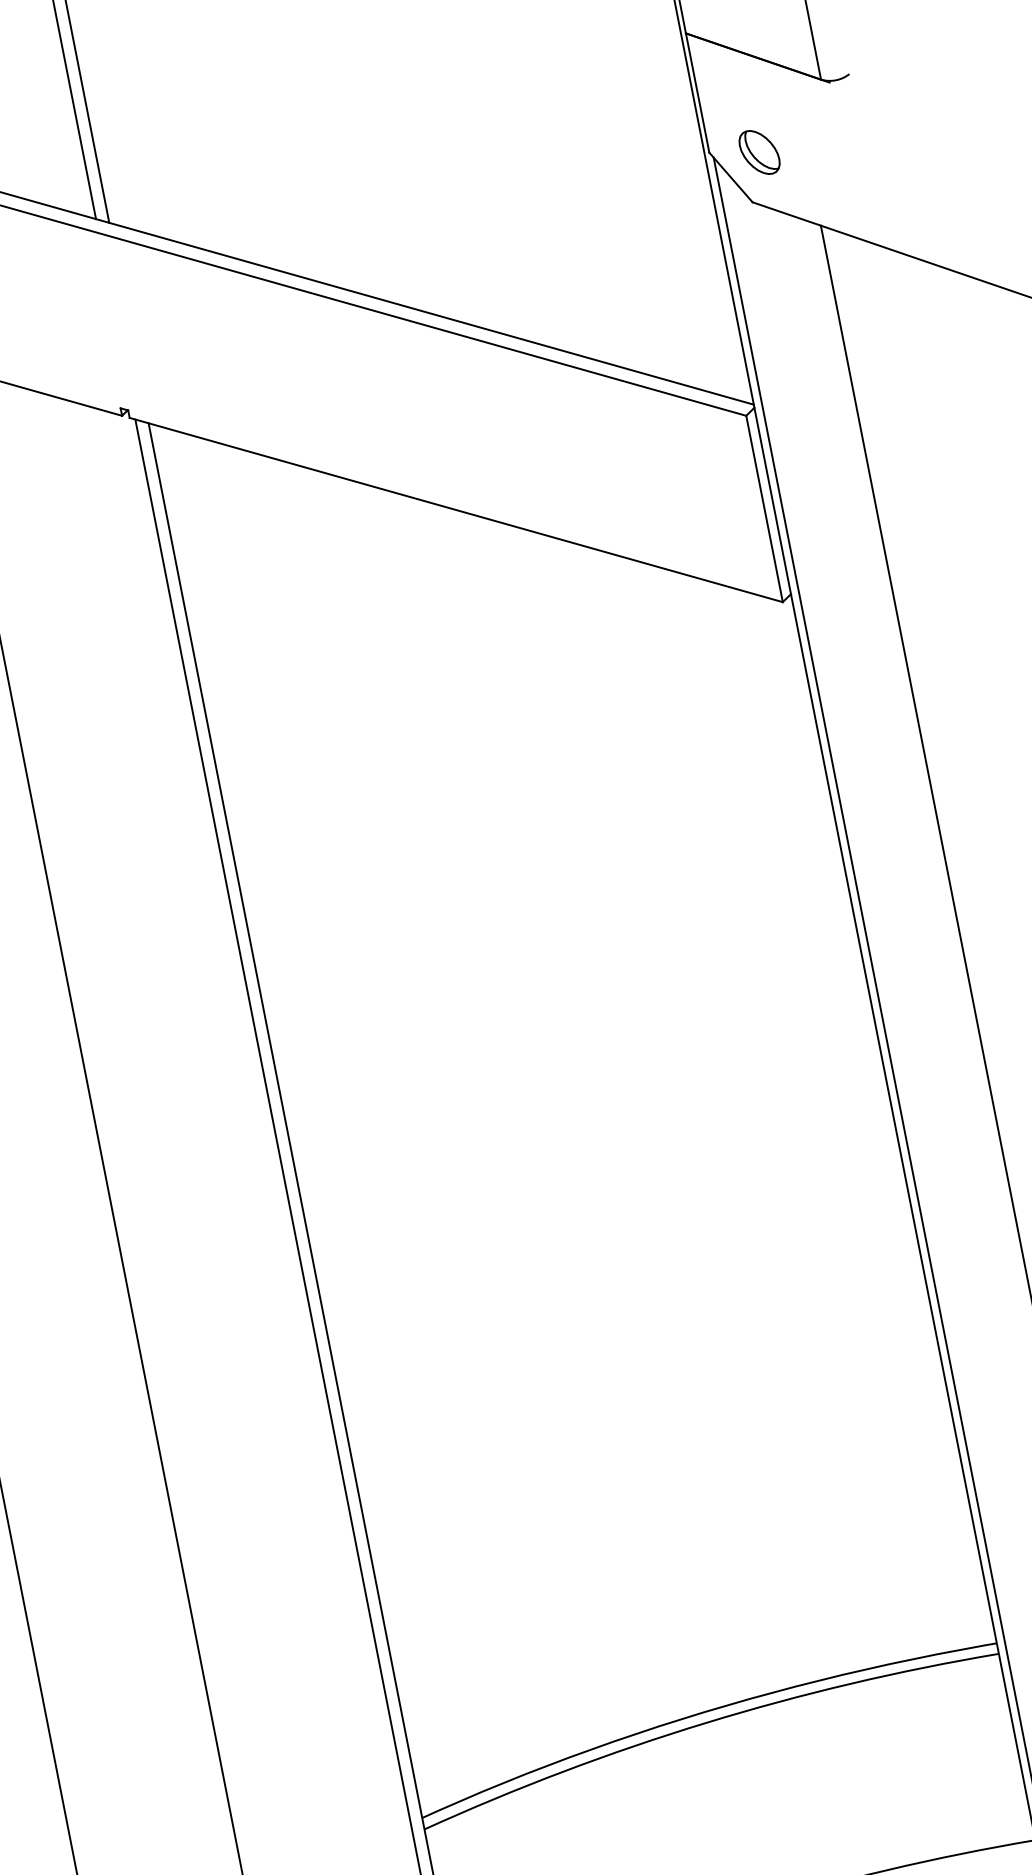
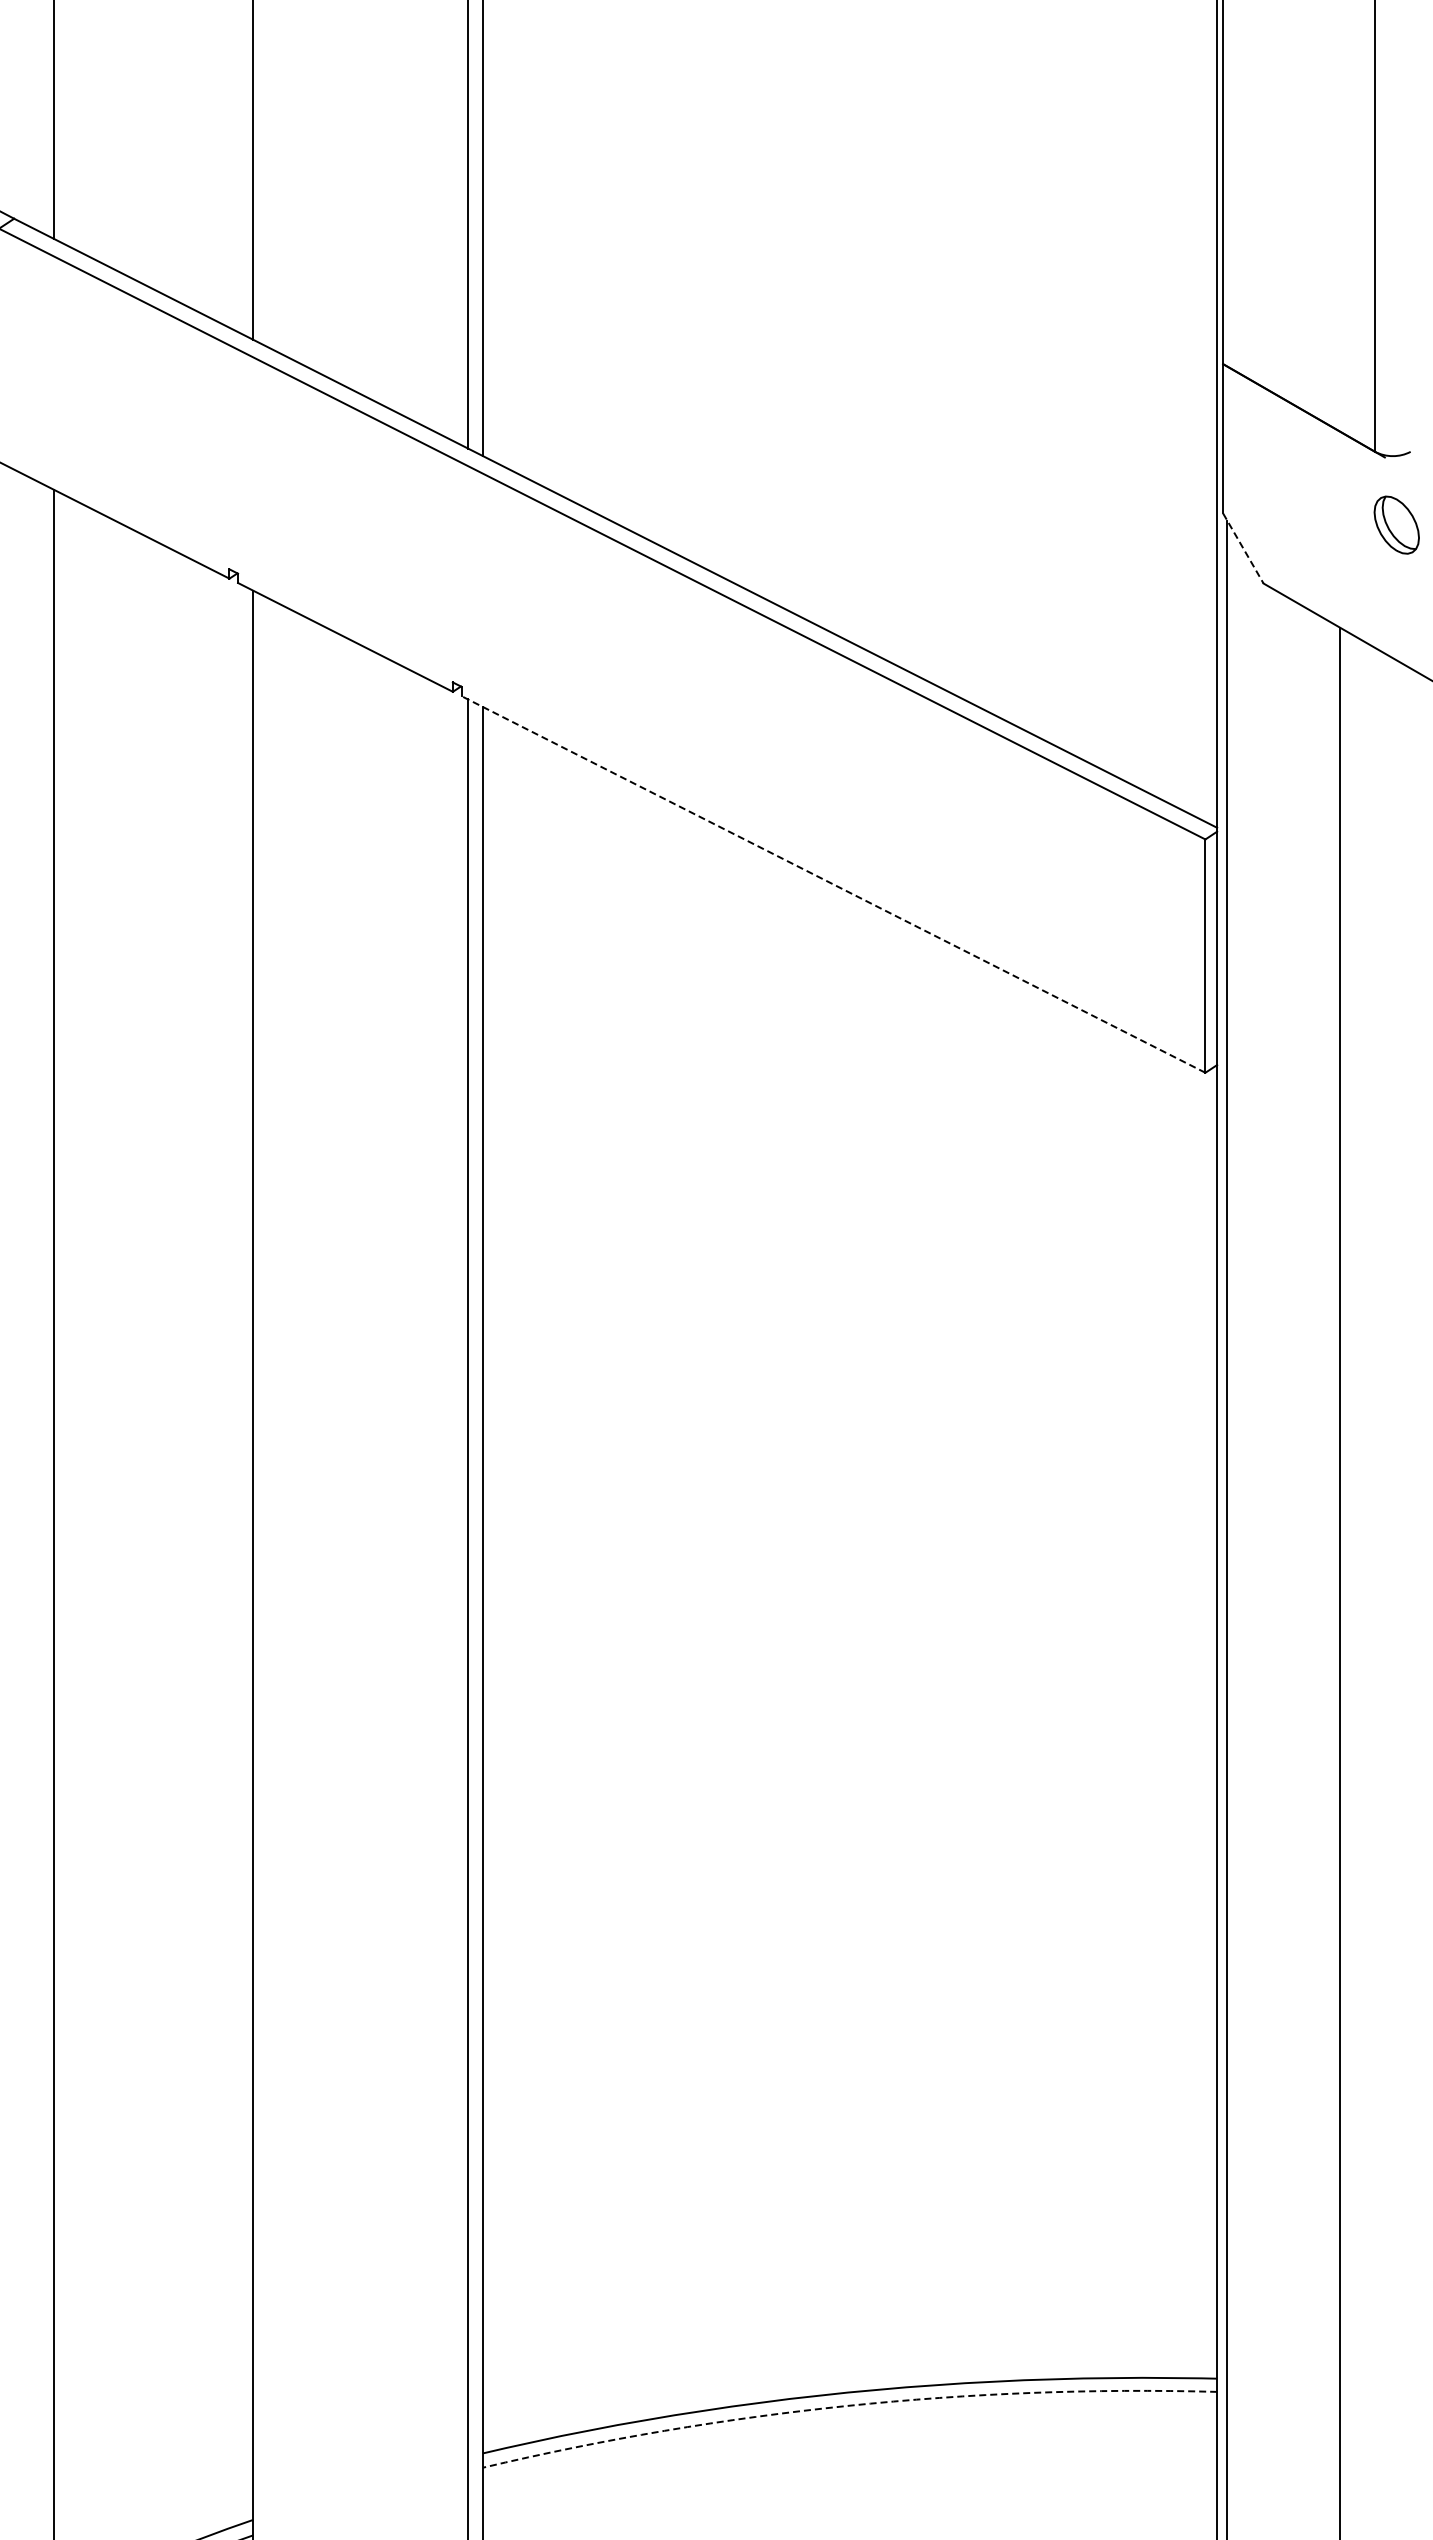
part: (759, 152) -> (1396, 524), moved
line: (731, 177) -> (1243, 548), solid -> dashed
line: (456, 510) -> (833, 884), solid -> dashed
arc: (705, 1722) -> (847, 2405), solid -> dashed

